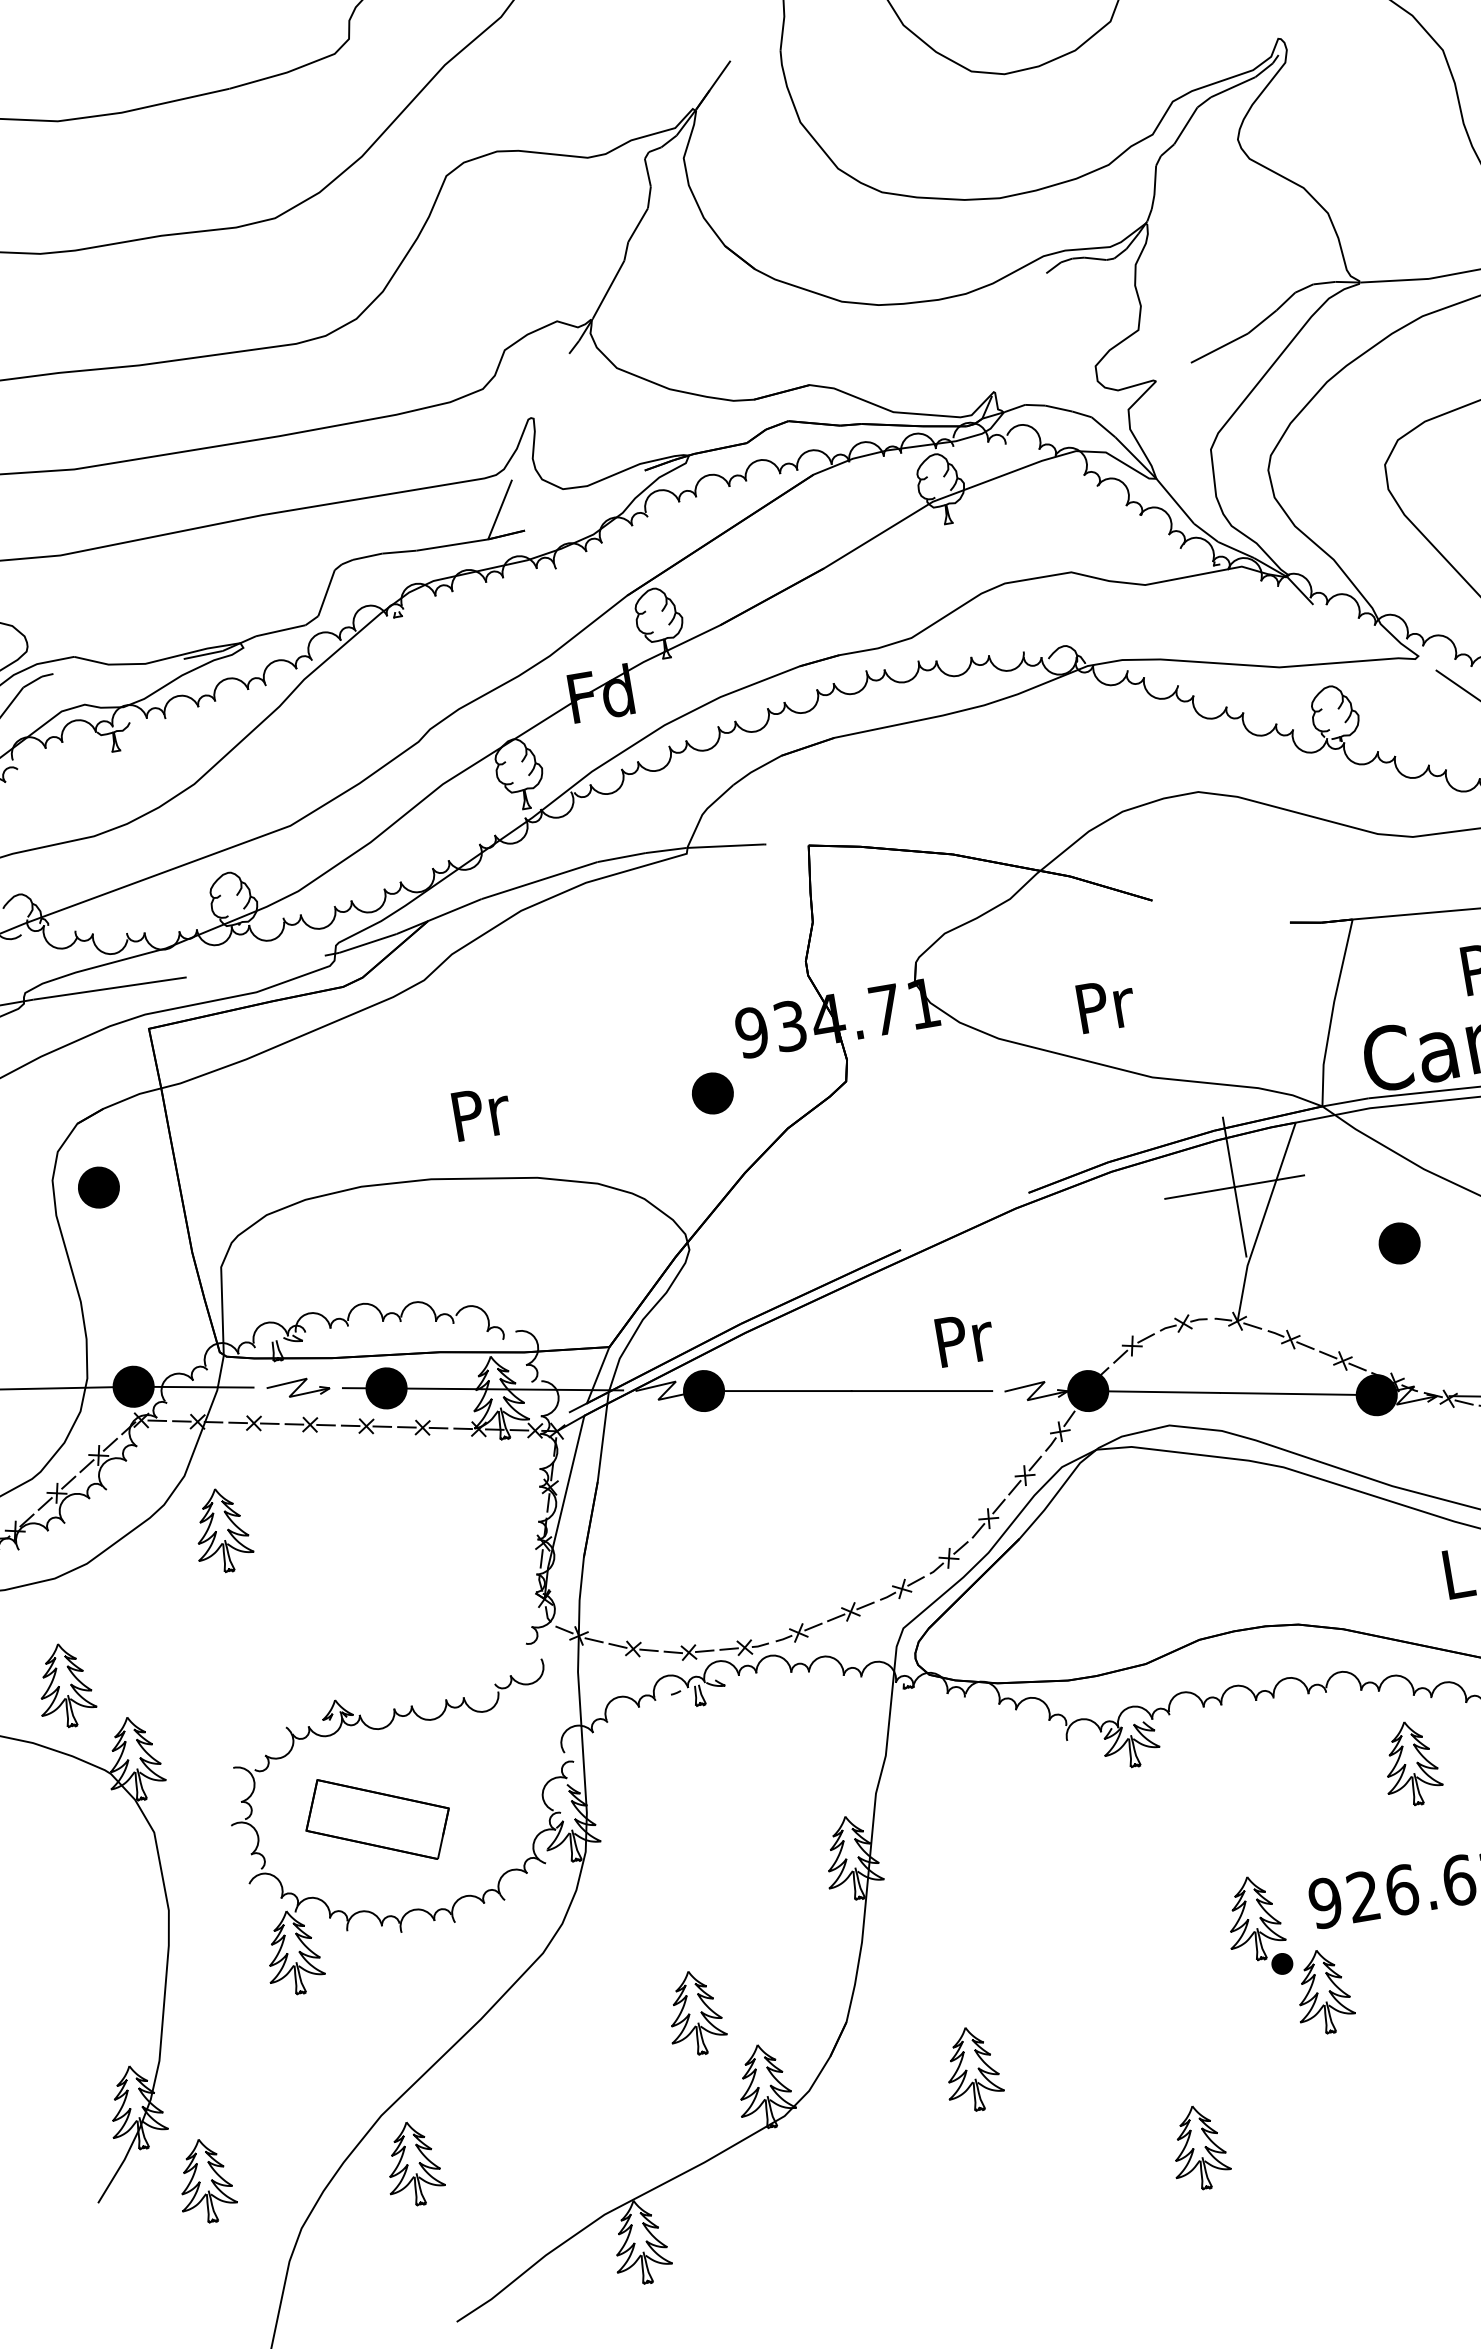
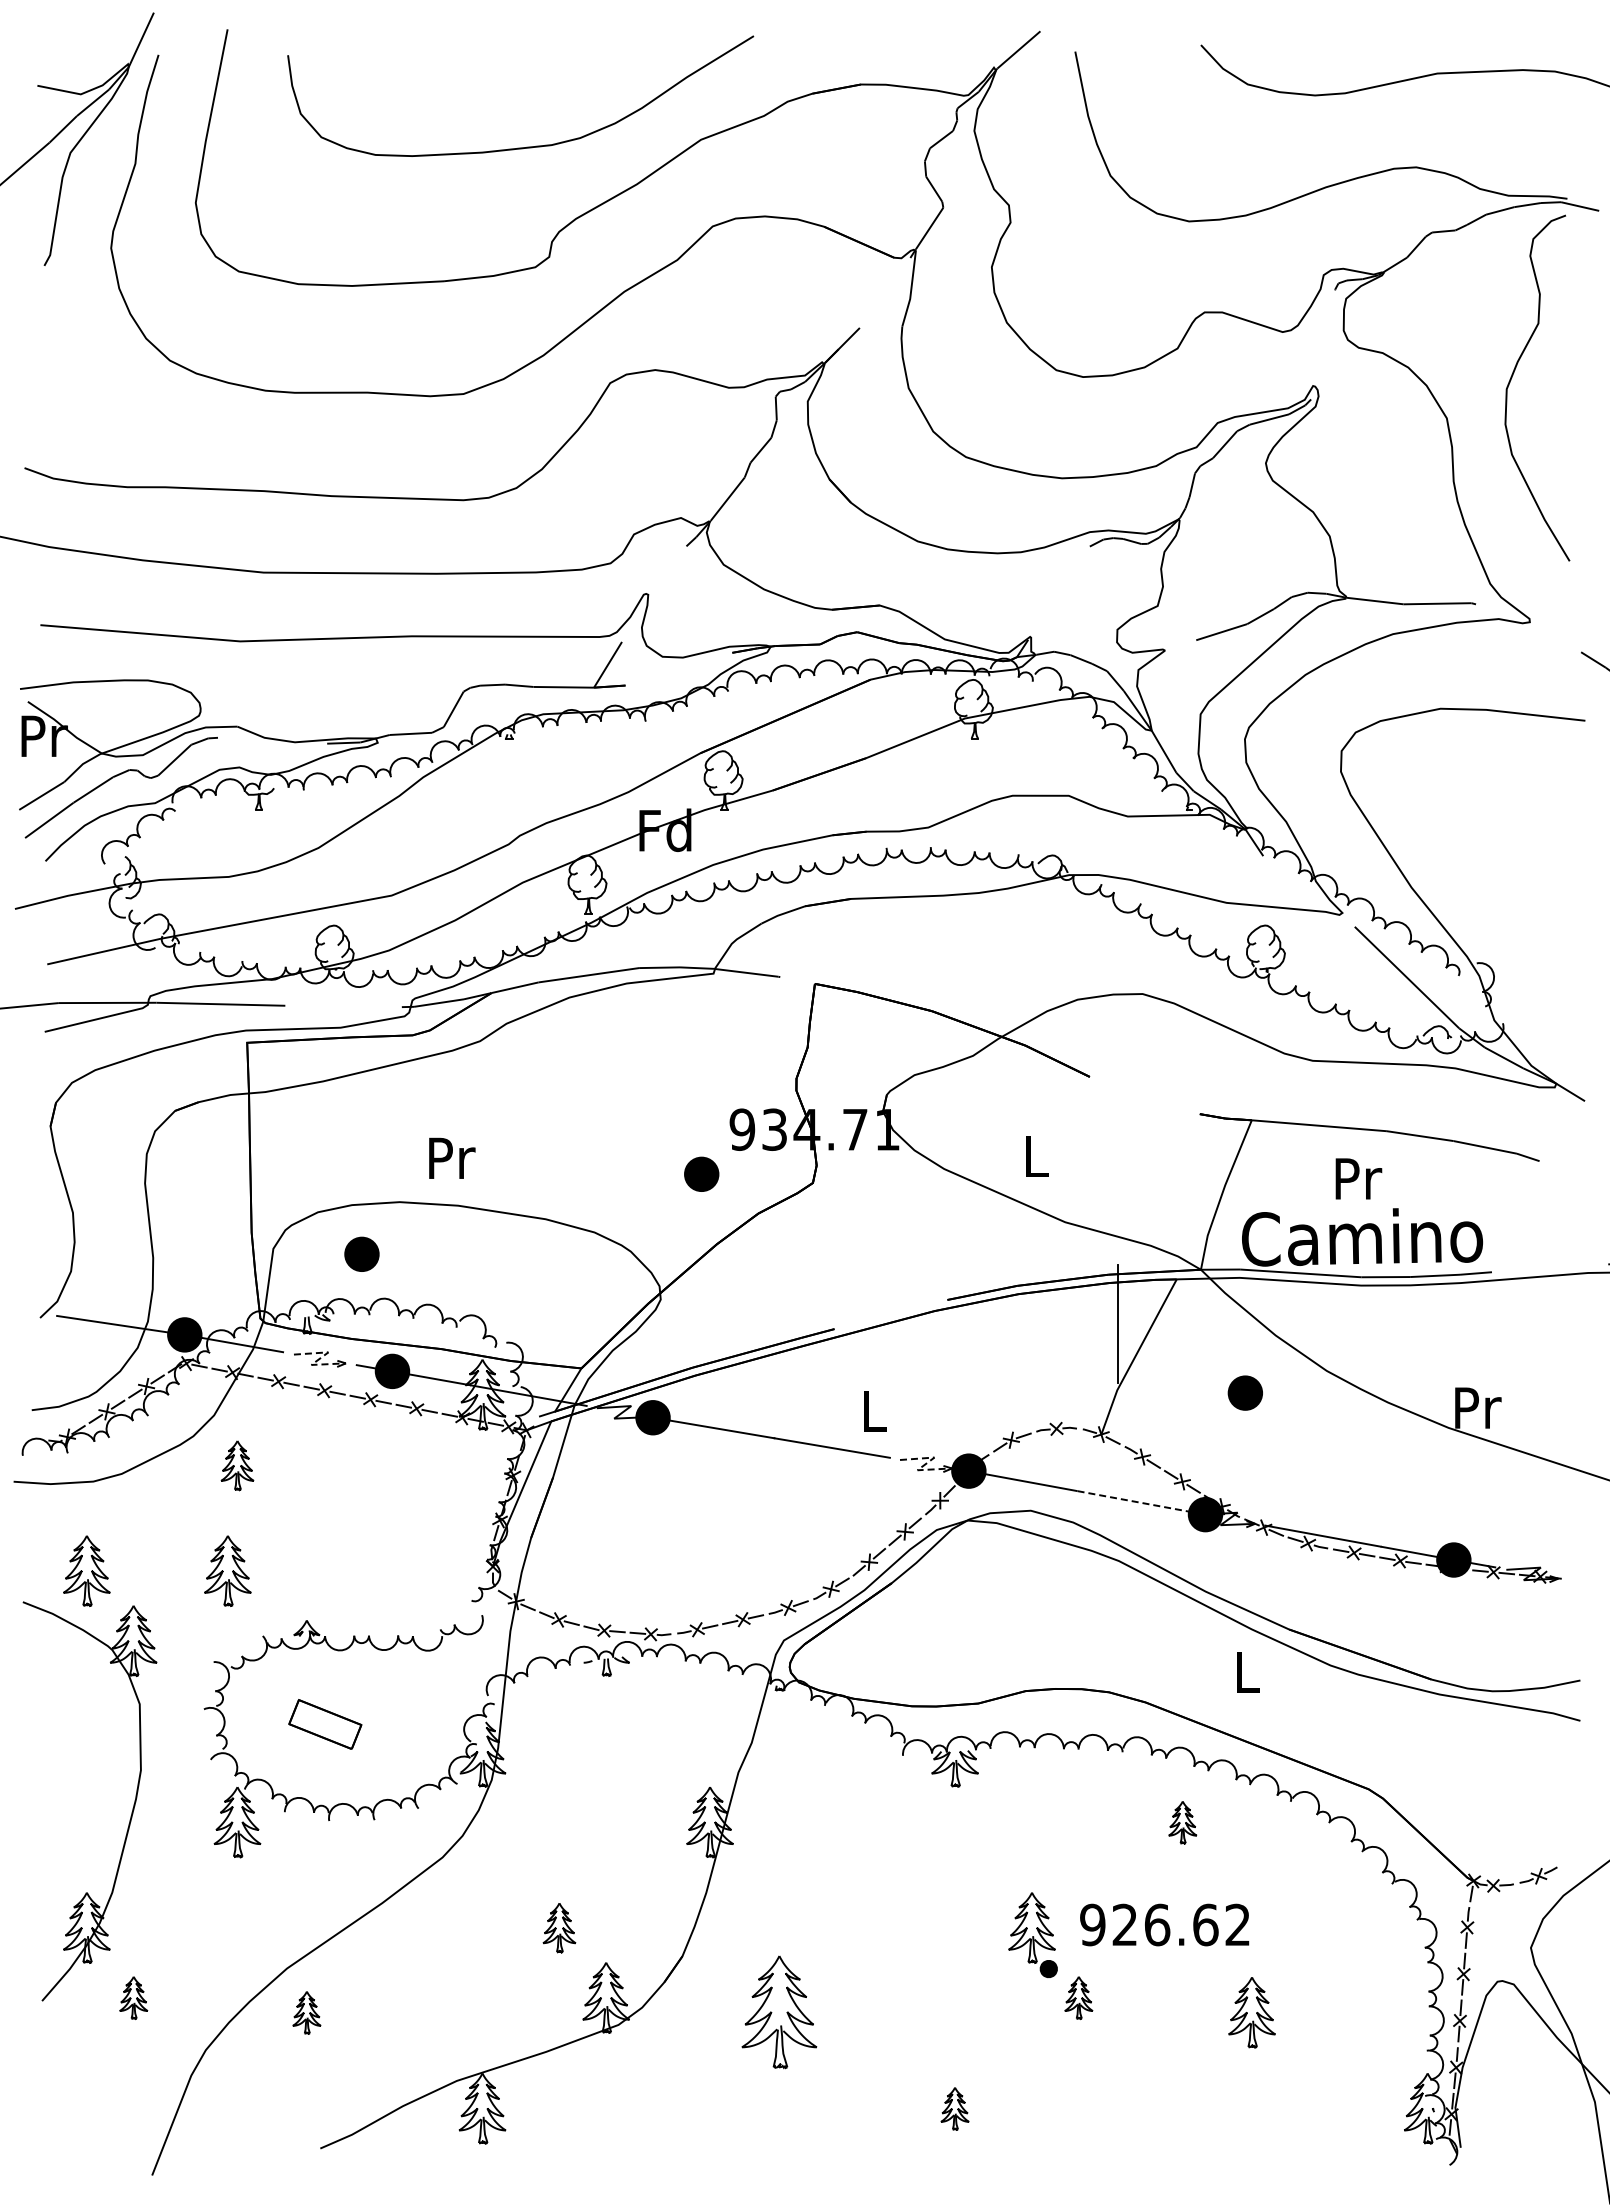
text: (1106, 1005) -> (1037, 1156), Pr -> L
text: (482, 1112) -> (452, 1157), moved
part: (98, 1186) -> (361, 1253), moved
line: (1234, 1186) -> (1117, 1323), removed
text: (965, 1338) -> (875, 1410), Pr -> L
line: (297, 1387) -> (319, 1358), solid -> dashed
line: (1036, 1390) -> (926, 1463), solid -> dashed
line: (1291, 1393) -> (1135, 1501), solid -> dashed
part: (222, 1530) -> (237, 1465), size x0.7
part: (231, 1656) -> (227, 1570), added
part: (1411, 1763) -> (1182, 1822), size x0.6
part: (377, 1819) -> (325, 1724), size x0.6
part: (1323, 1991) -> (1078, 1997), size x0.6
part: (695, 2012) -> (559, 1927), size x0.7
part: (972, 2069) -> (779, 2012), size x1.6
part: (1198, 2147) -> (954, 2108), size x0.6
part: (413, 2163) -> (306, 2012), size x0.6
part: (205, 2180) -> (133, 1997), size x0.6

